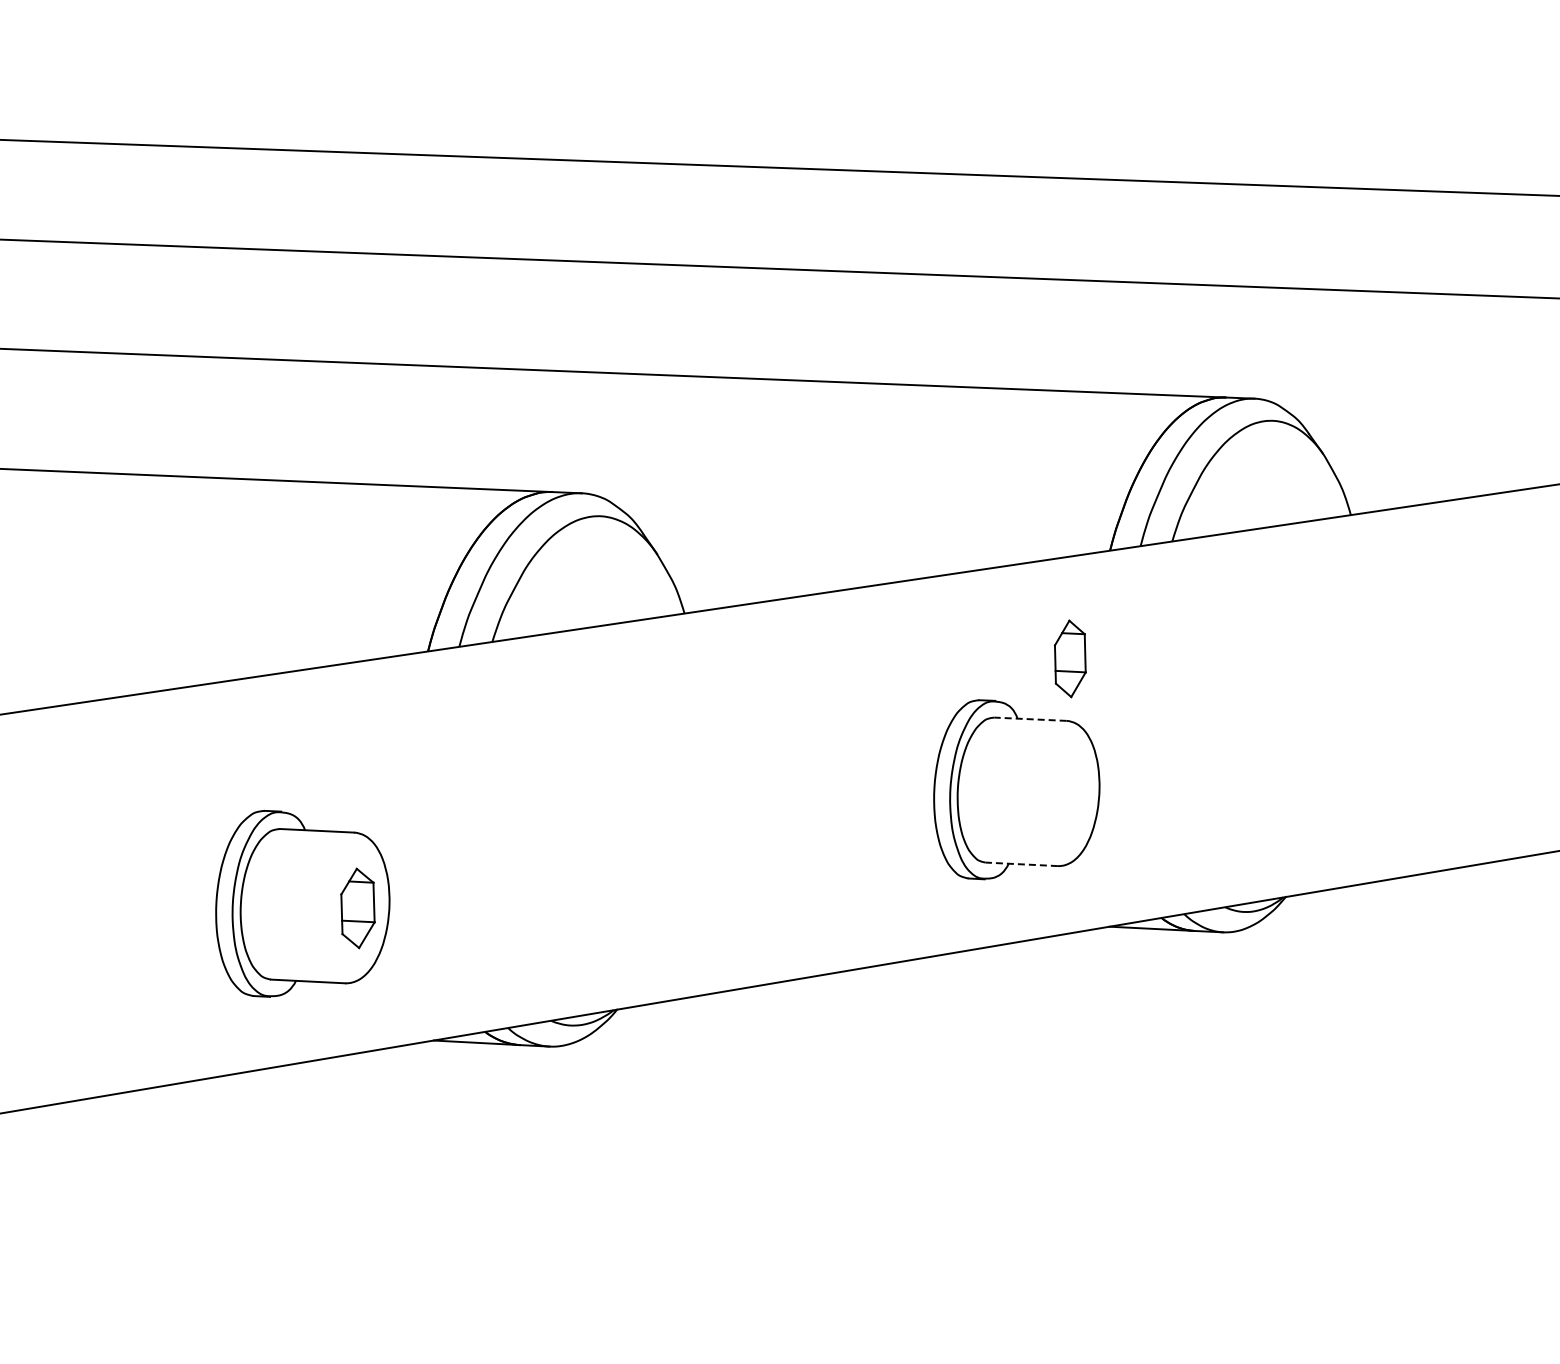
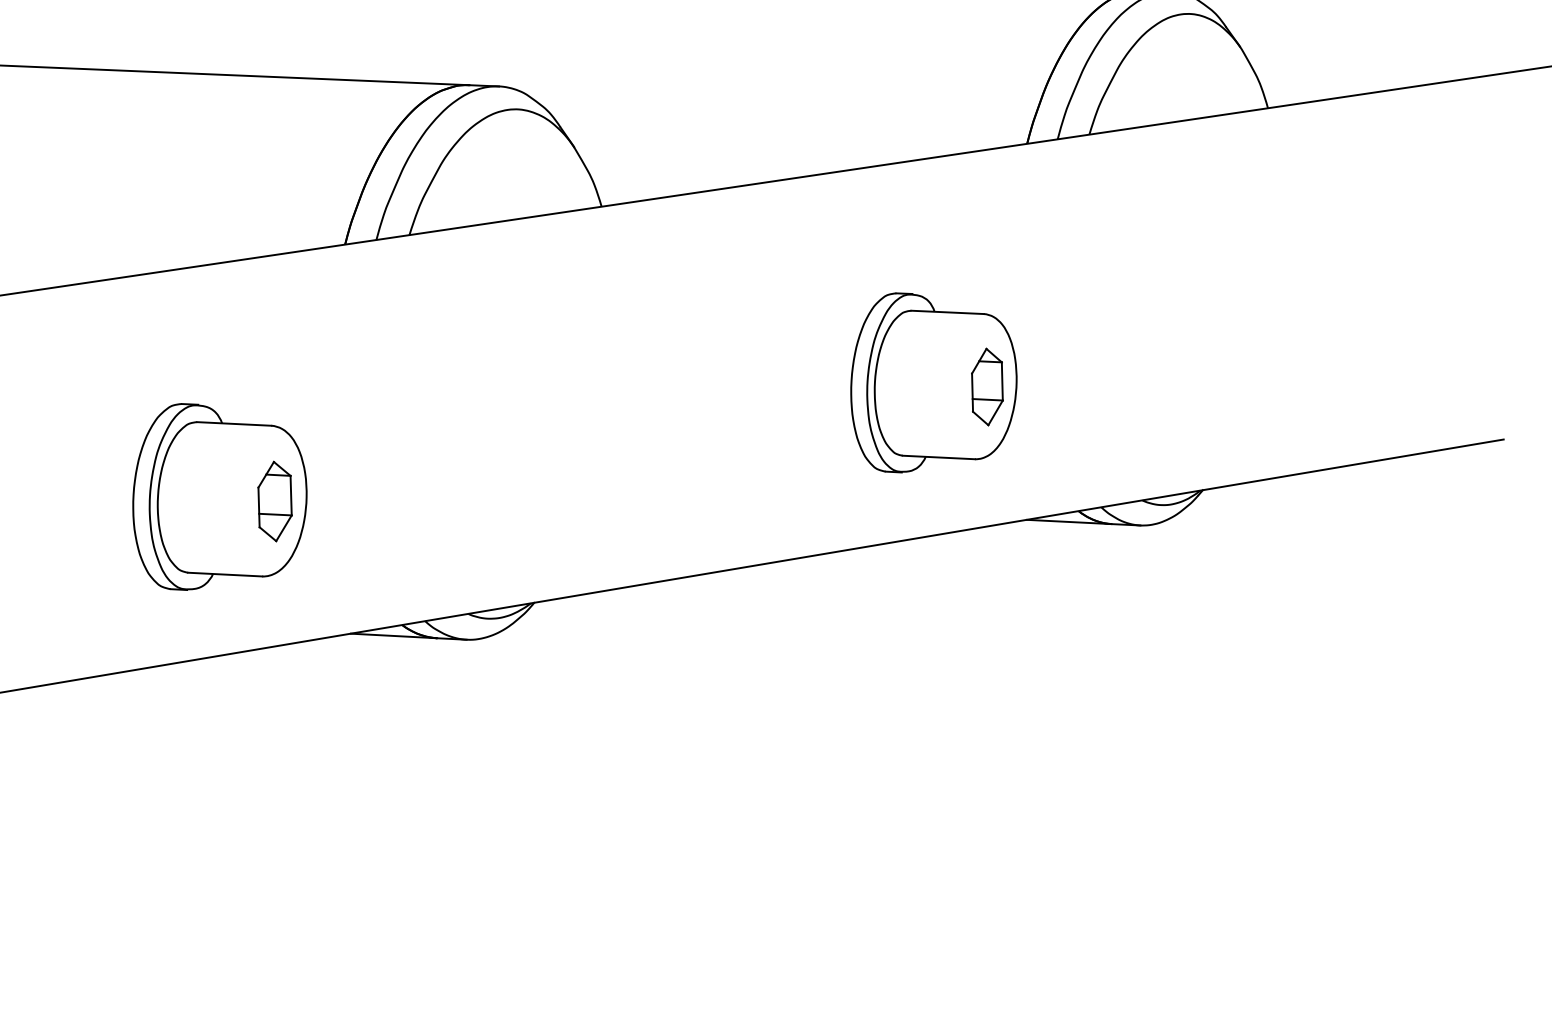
part: (1069, 658) -> (986, 386), moved
line: (1029, 719) -> (946, 312), dashed -> solid
line: (1021, 864) -> (938, 457), dashed -> solid

